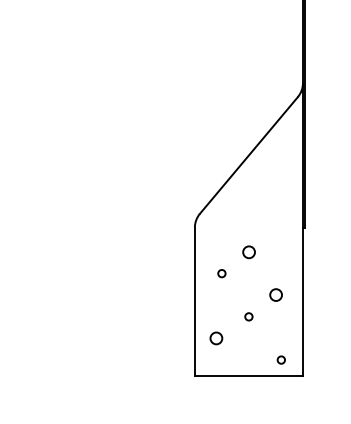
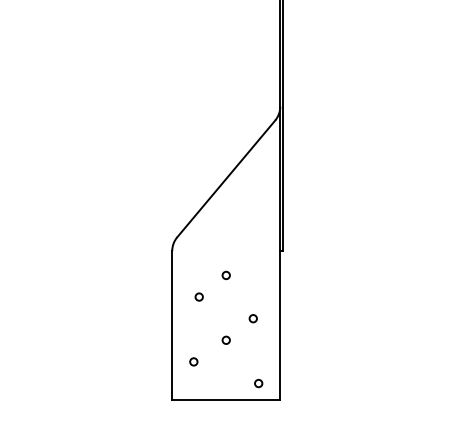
circle: (248, 251) -> (225, 274), size x0.62
circle: (275, 295) -> (252, 318), size x0.62
circle: (216, 338) -> (193, 361), size x0.62

